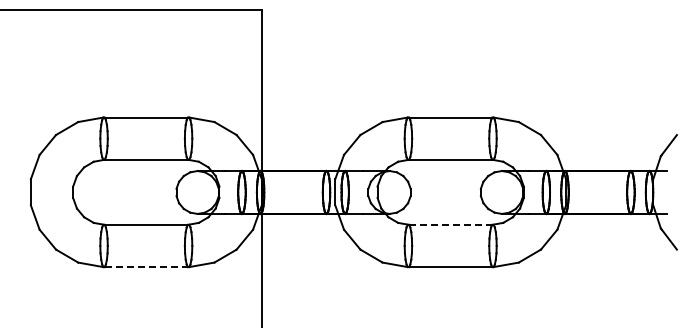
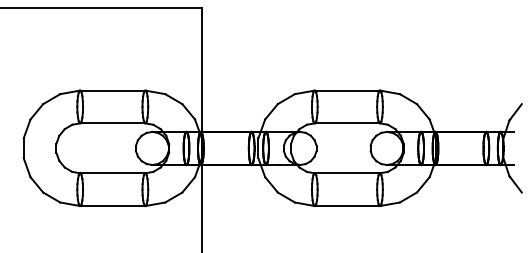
line: (451, 224) -> (348, 173), dashed -> solid
line: (147, 267) -> (113, 206), dashed -> solid

